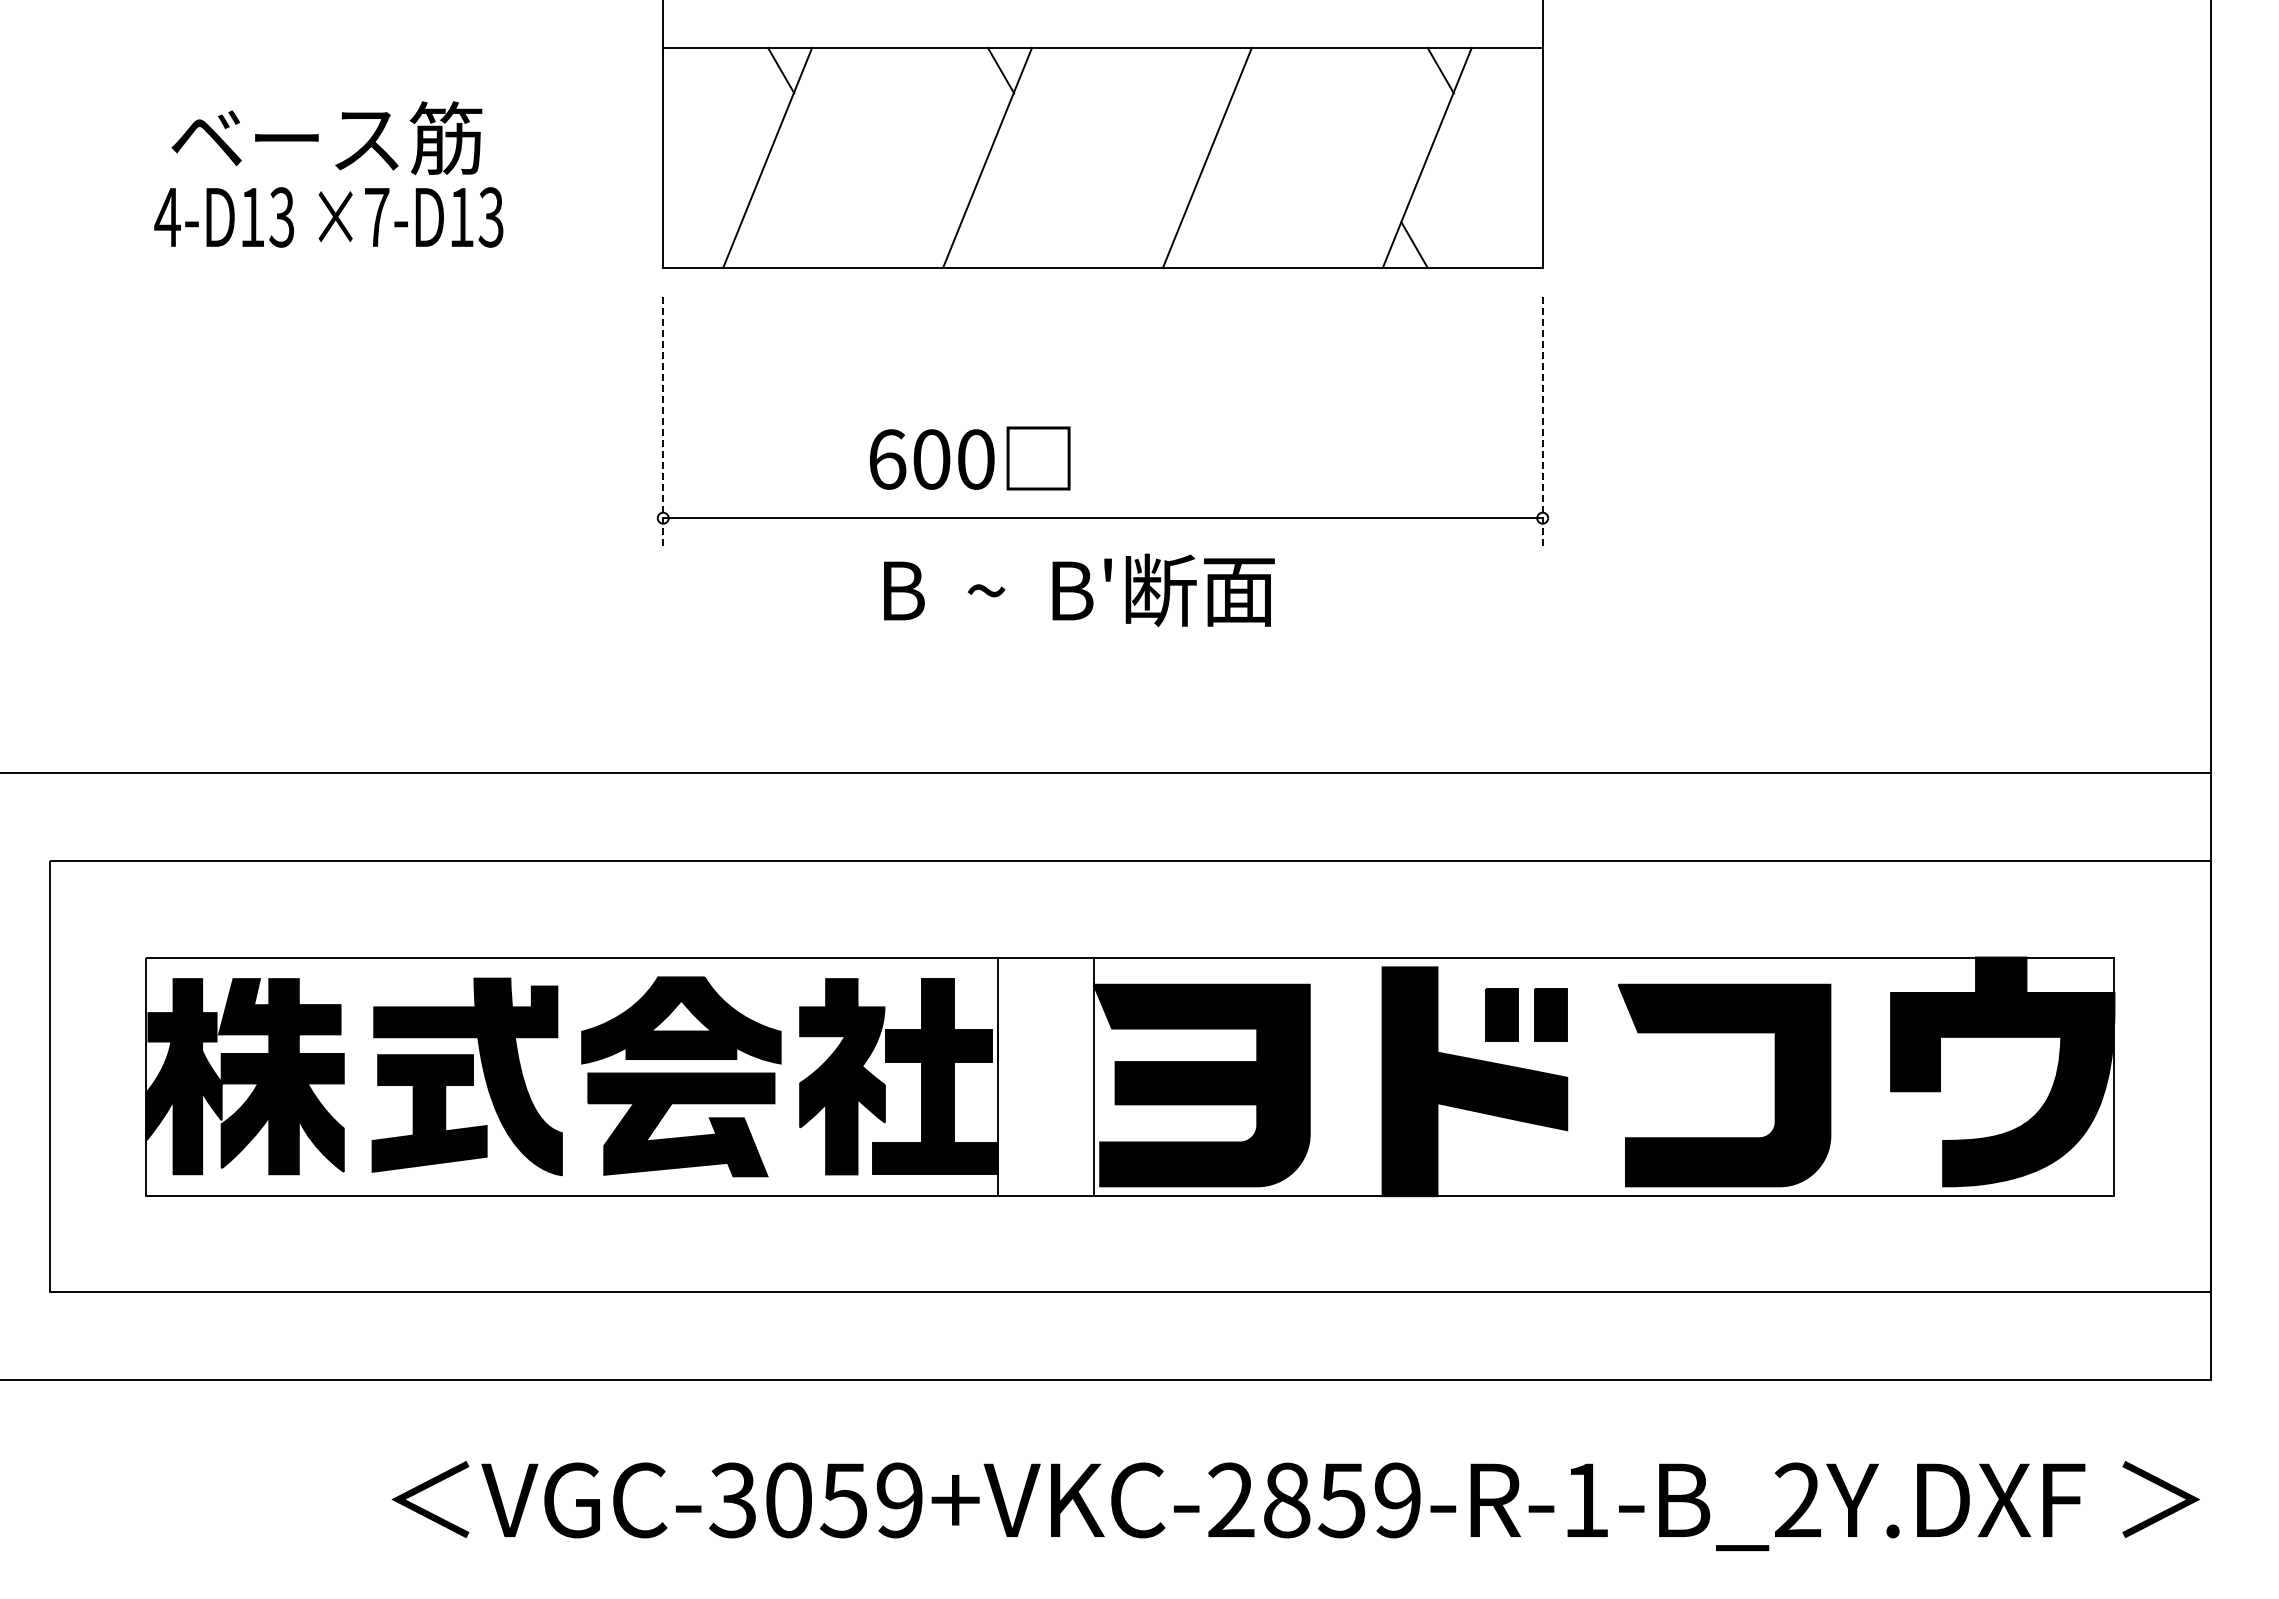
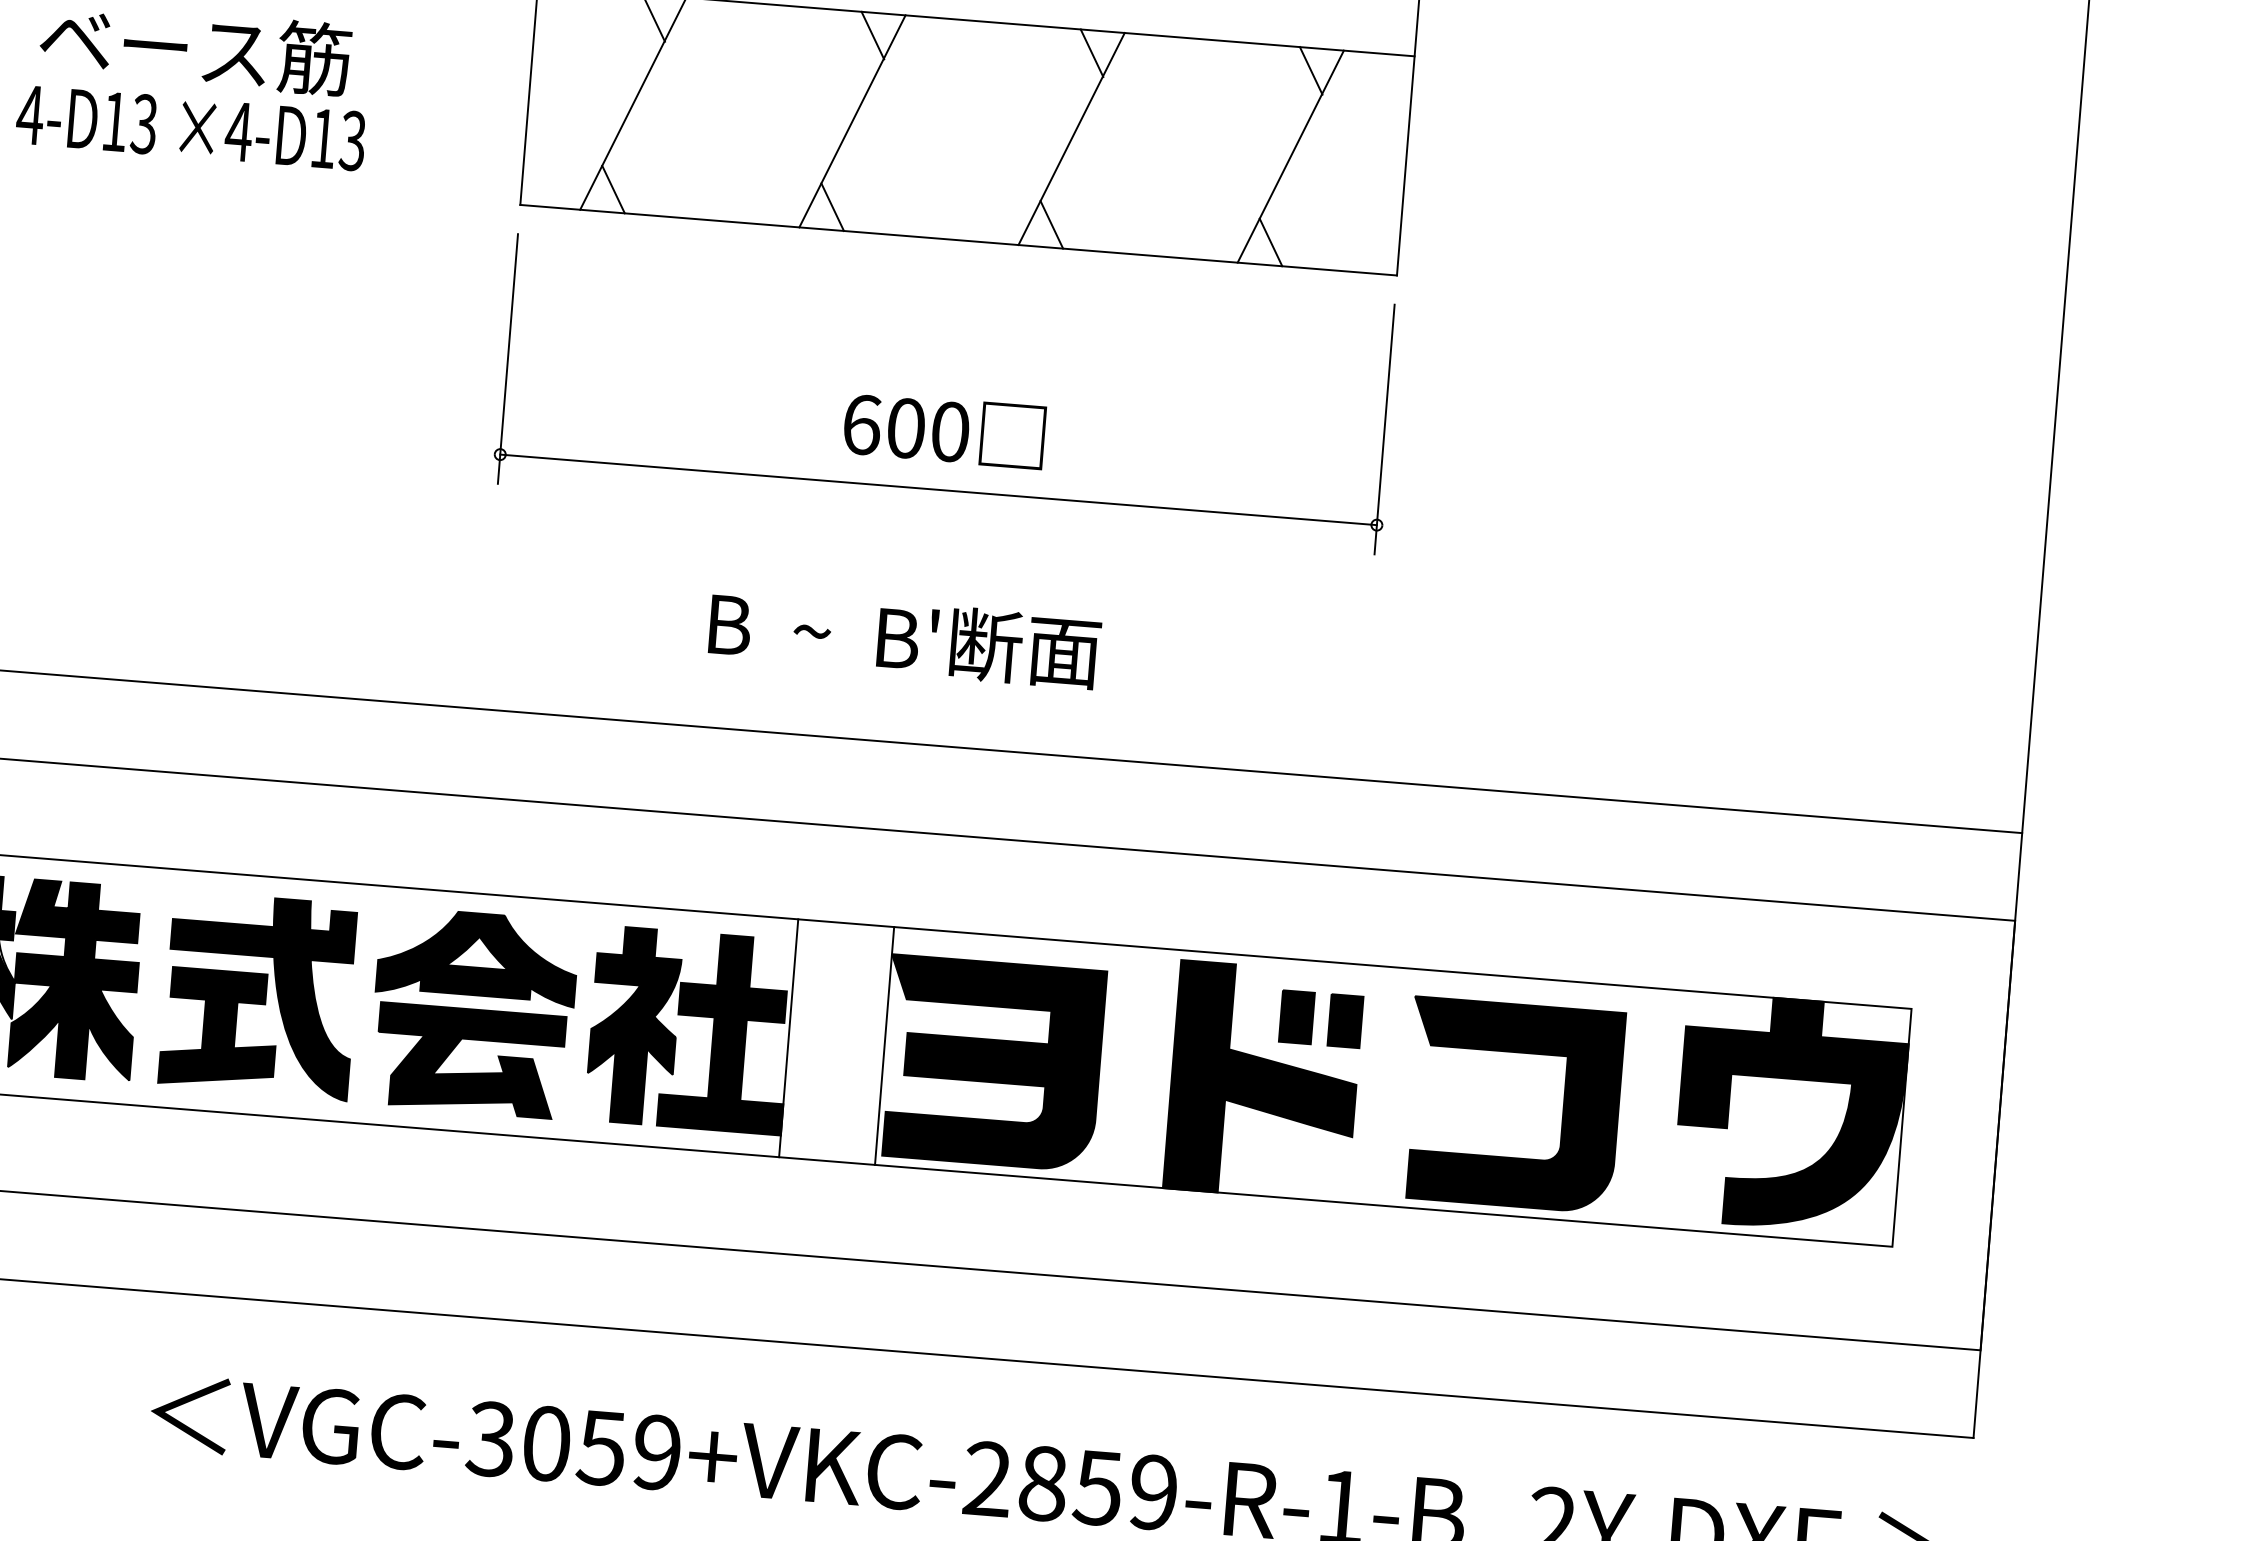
line: (1220, 70) -> (1091, 53), added
text: (376, 217) -> (238, 131), ×7-D13 -> ×4-D13
line: (754, 244) -> (613, 189), added
line: (974, 244) -> (832, 206), added
line: (1194, 244) -> (1051, 224), added
line: (663, 422) -> (508, 359), dashed -> solid
line: (1542, 422) -> (1384, 429), dashed -> solid
text: (970, 458) -> (944, 430), moved
text: (1079, 590) -> (905, 638), moved

